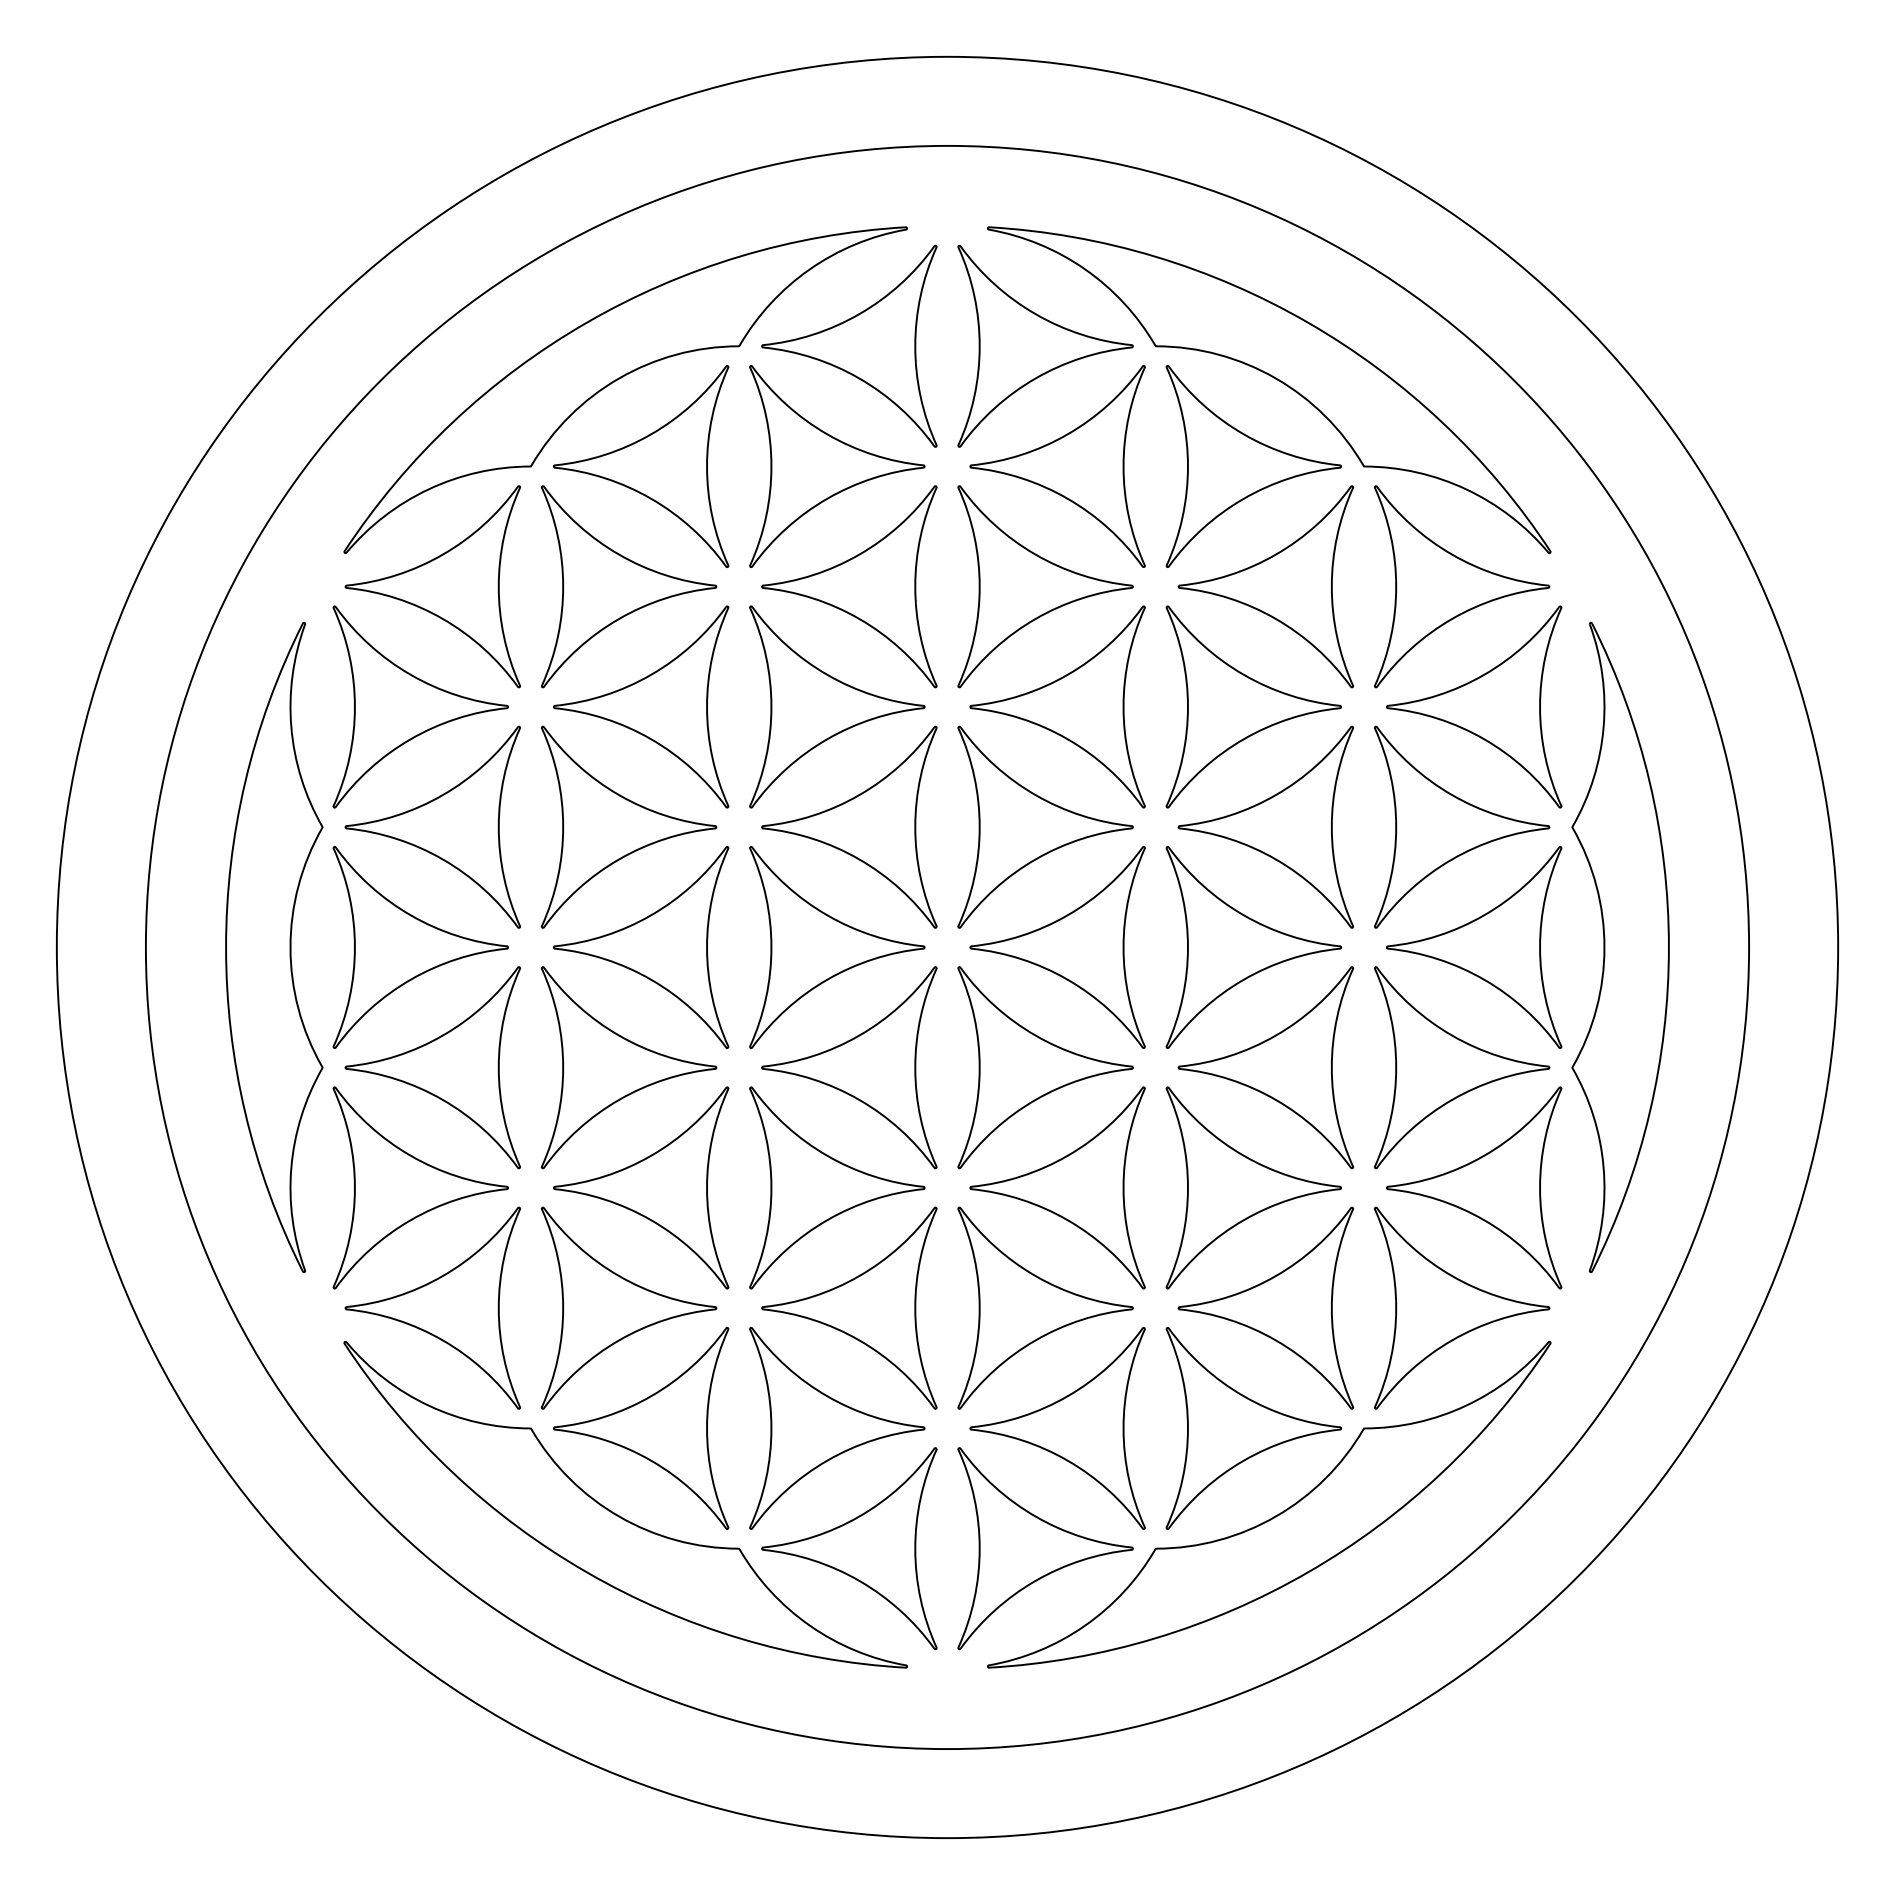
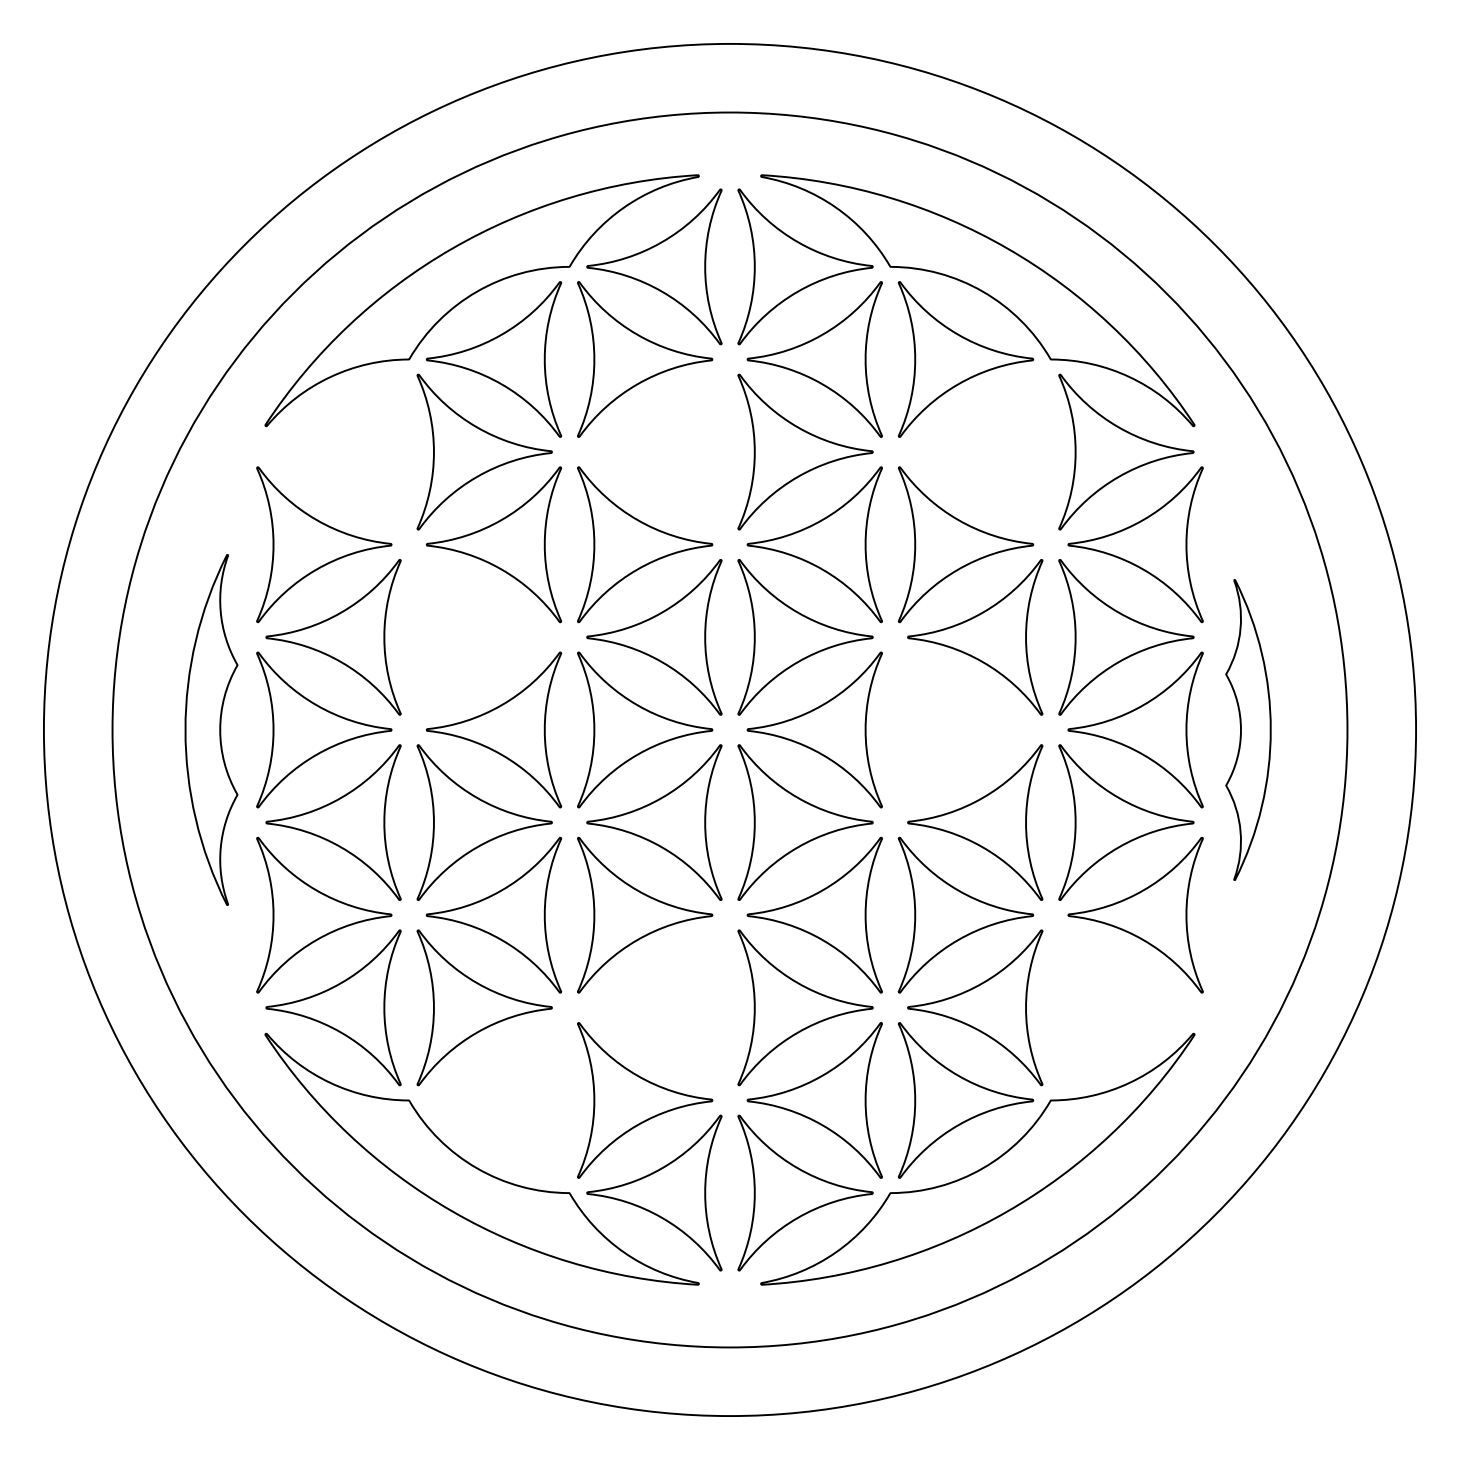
part: (432, 586) -> (333, 451), removed
part: (849, 586) -> (654, 451), removed
part: (1265, 586) -> (974, 451), removed
part: (628, 826) -> (484, 636), removed
part: (274, 947) -> (211, 730), size x0.7
part: (1253, 947) -> (965, 730), removed
part: (1620, 947) -> (1248, 730), size x0.6
part: (849, 1307) -> (654, 1007), removed
part: (1462, 1307) -> (1126, 1007), removed
part: (641, 1428) -> (494, 1100), removed

